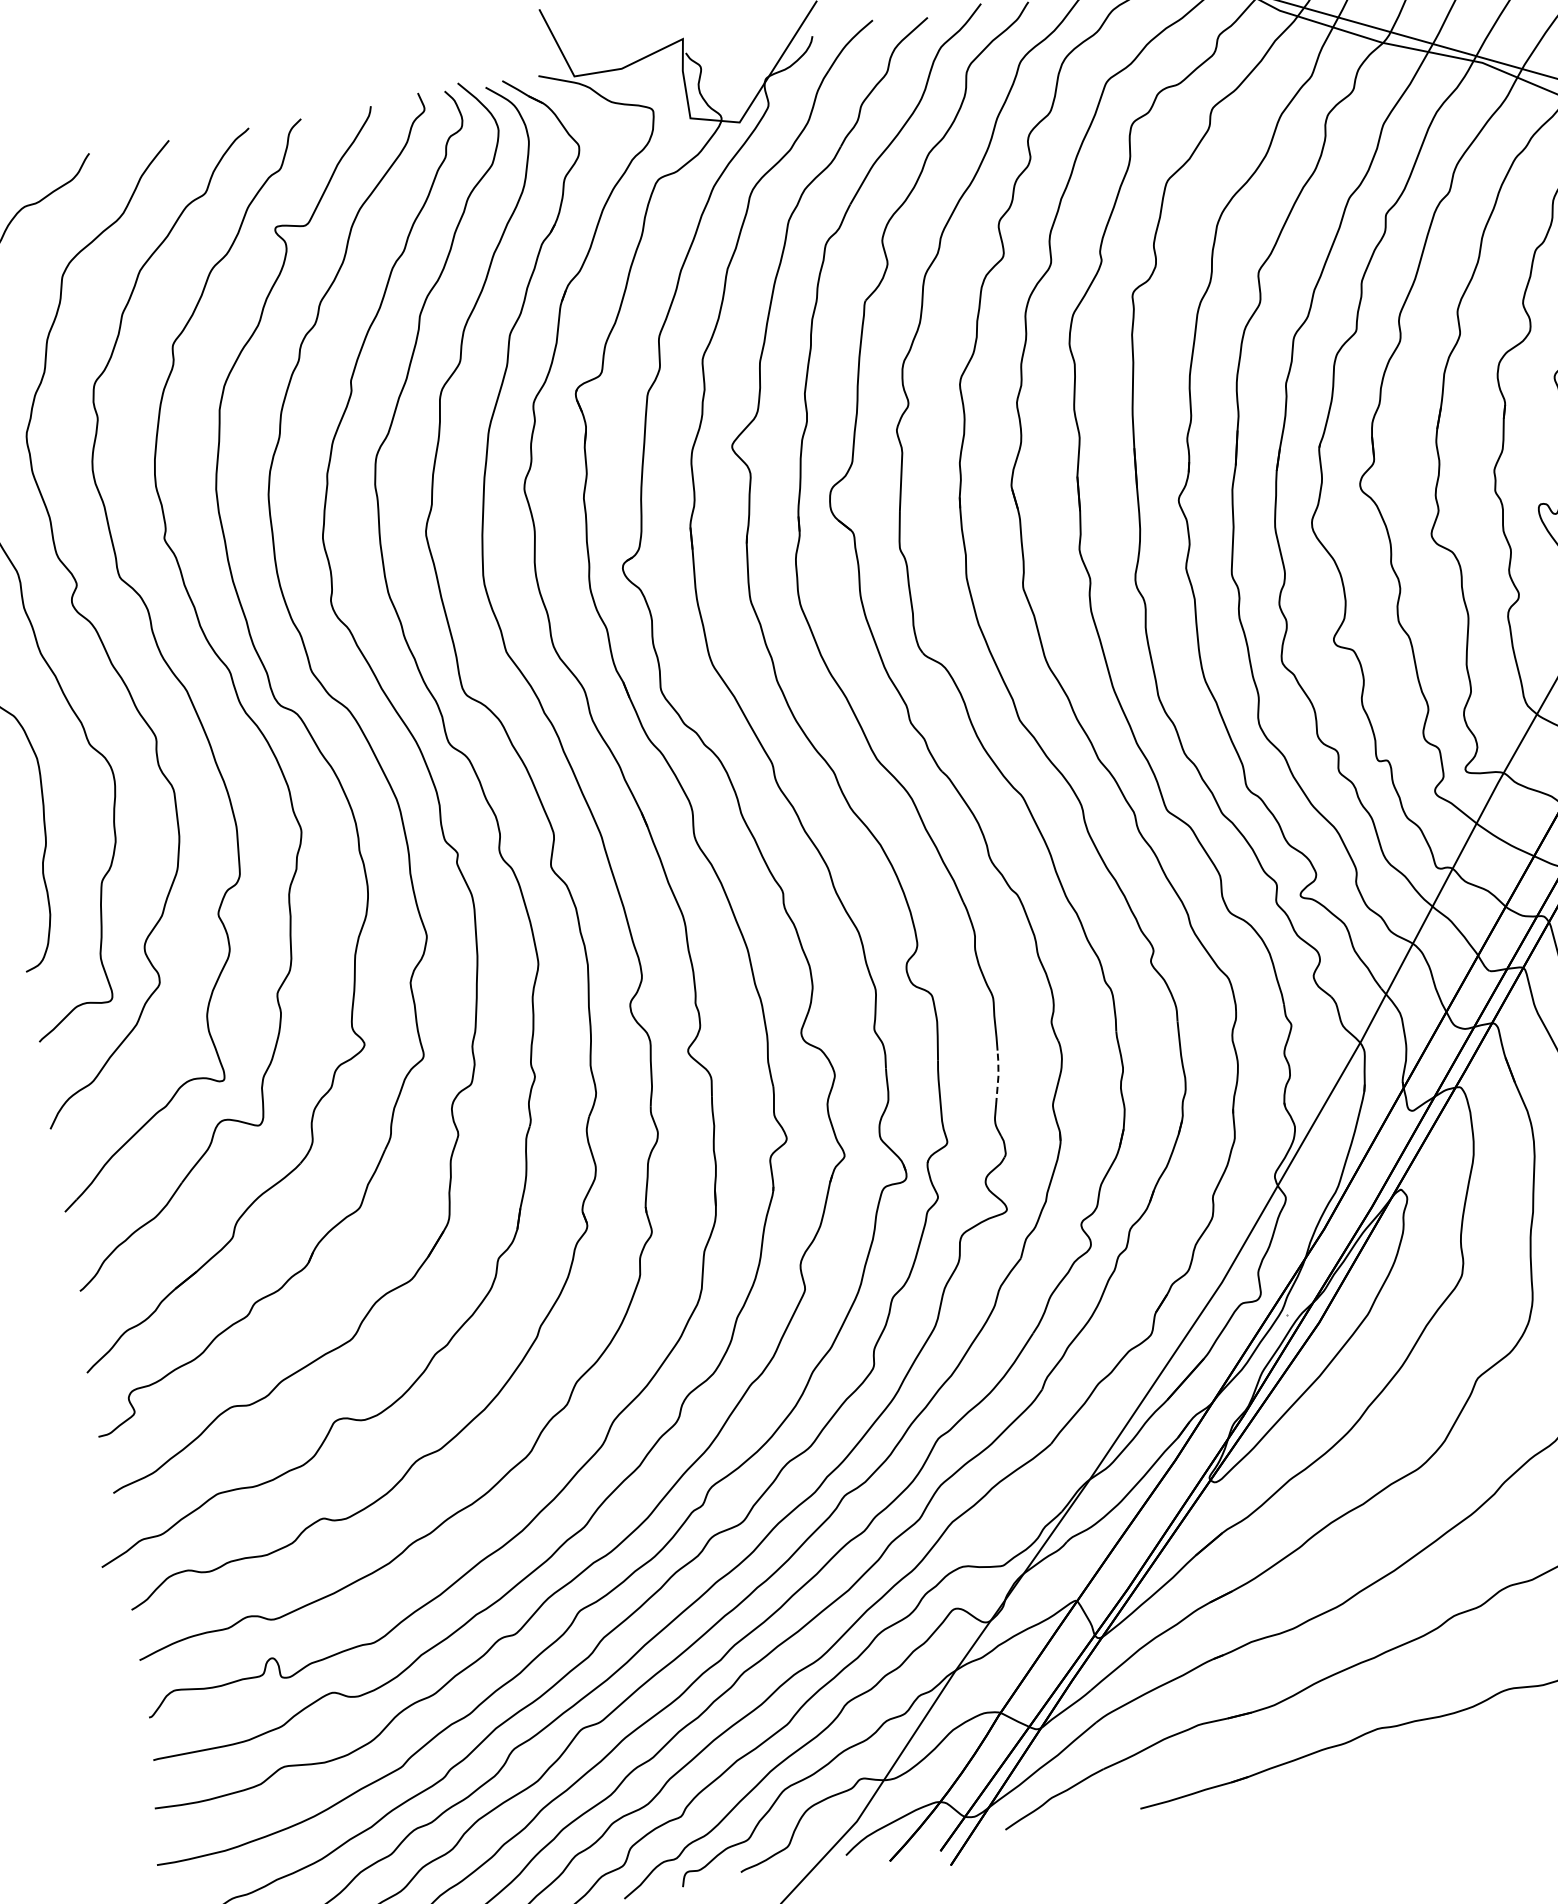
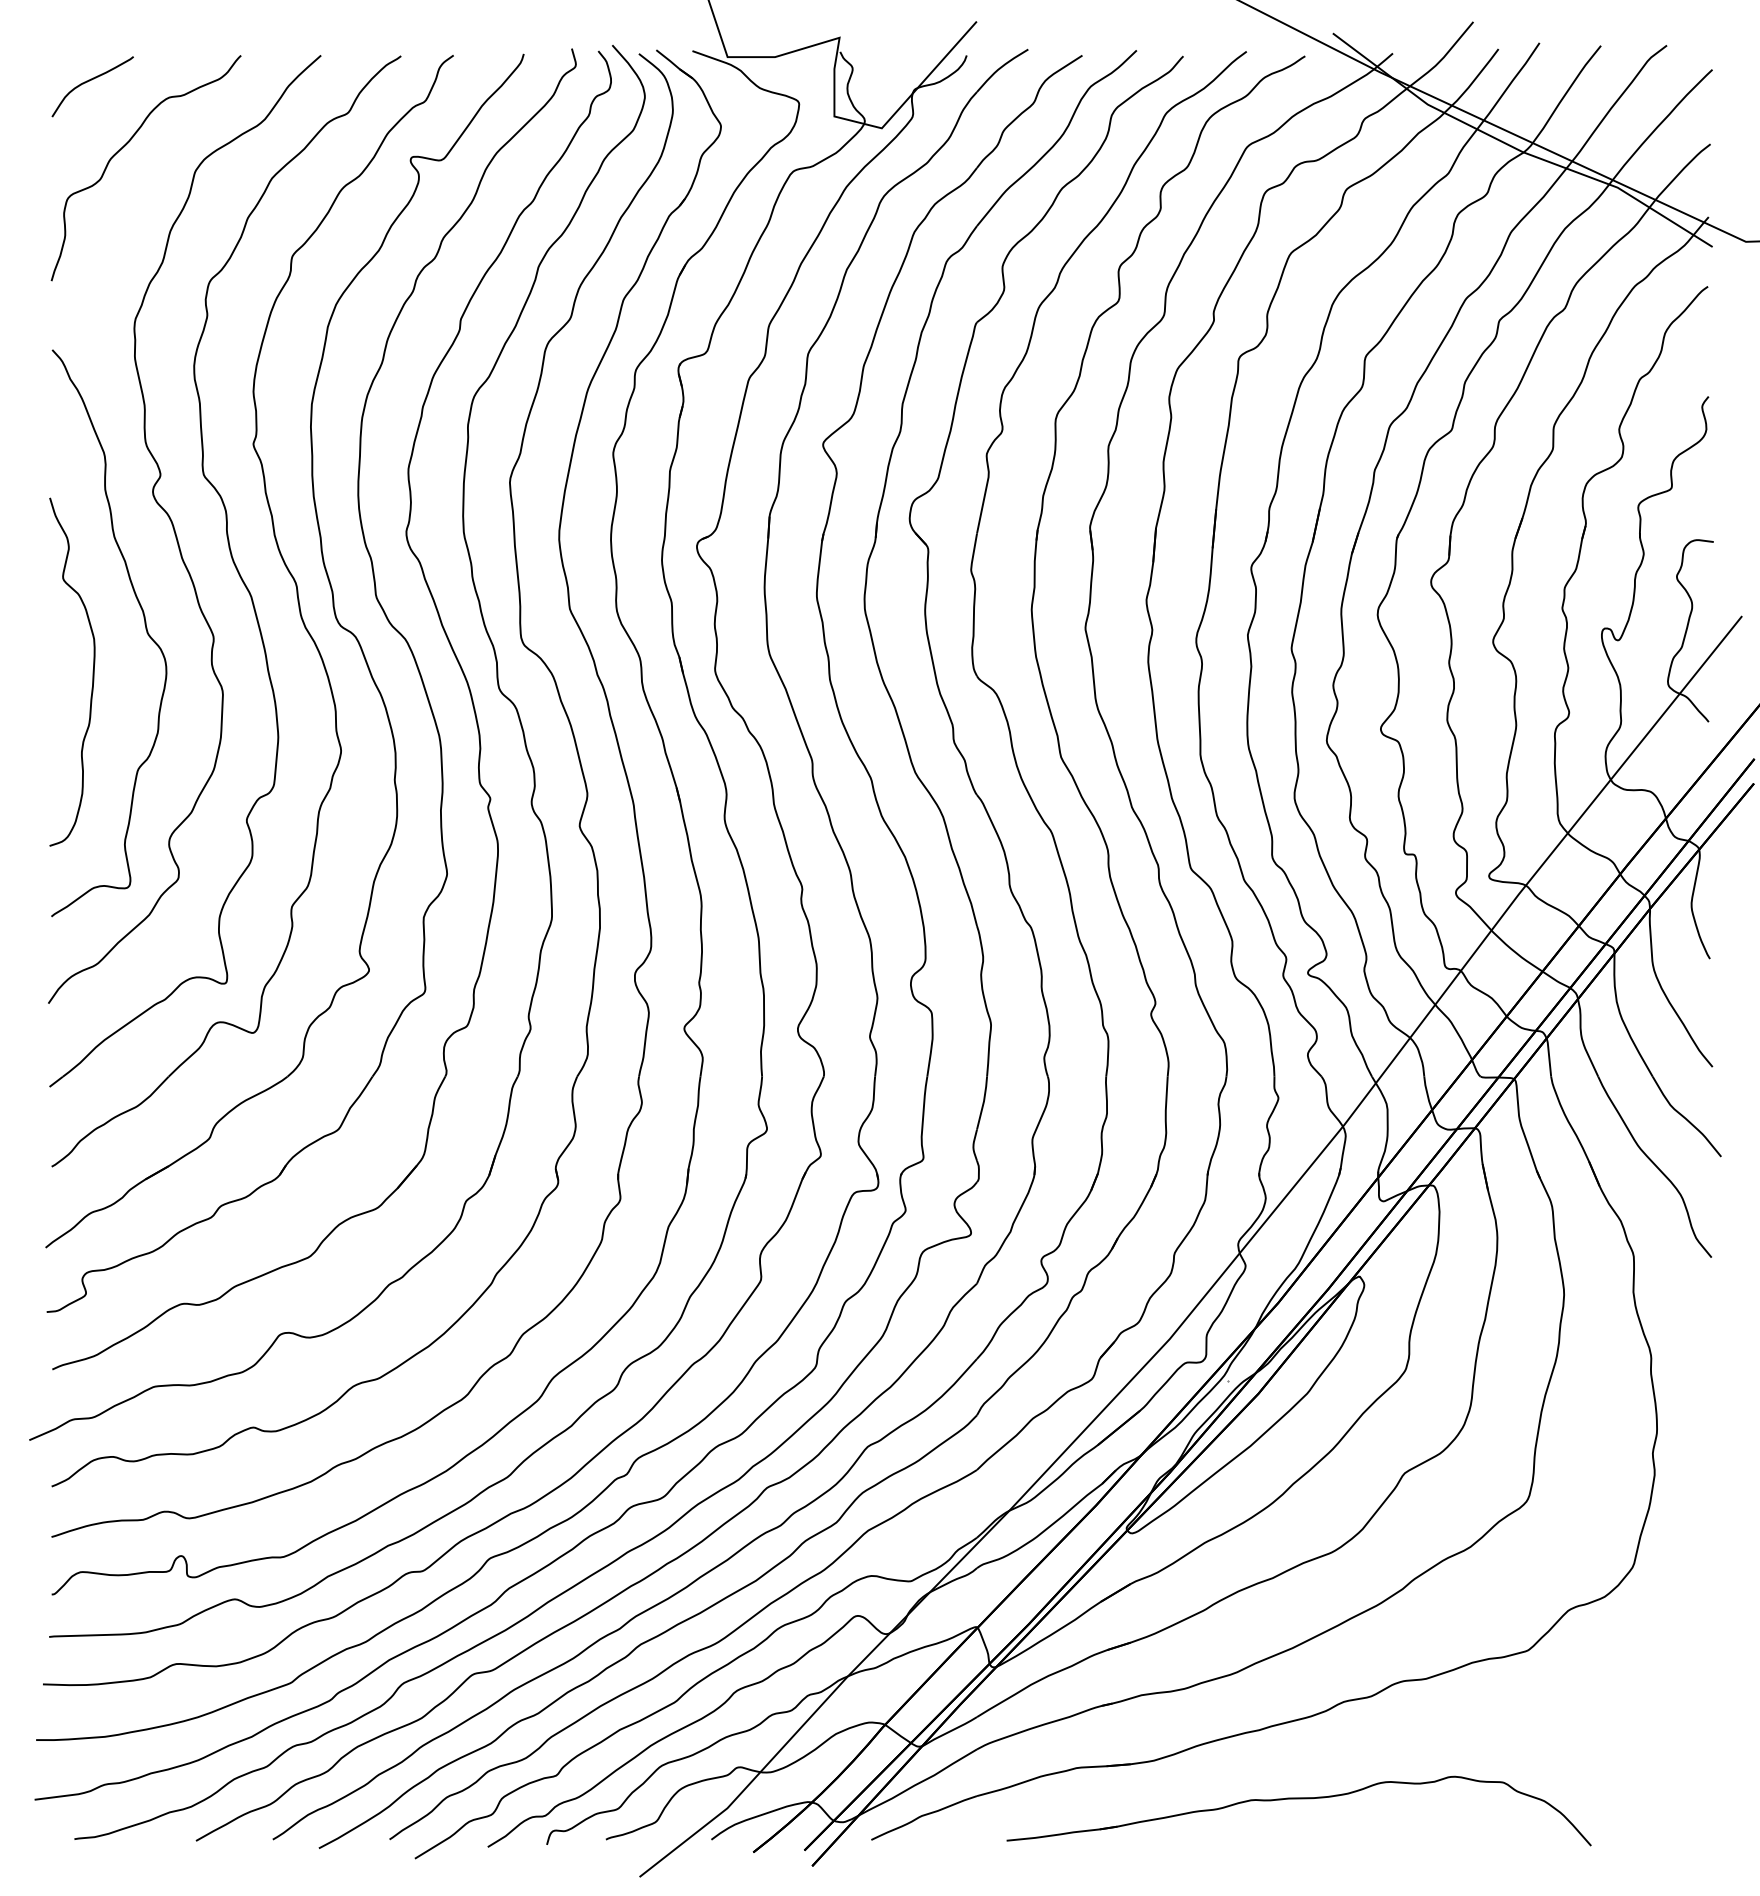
line: (998, 1076) -> (983, 1102), dashed -> solid

